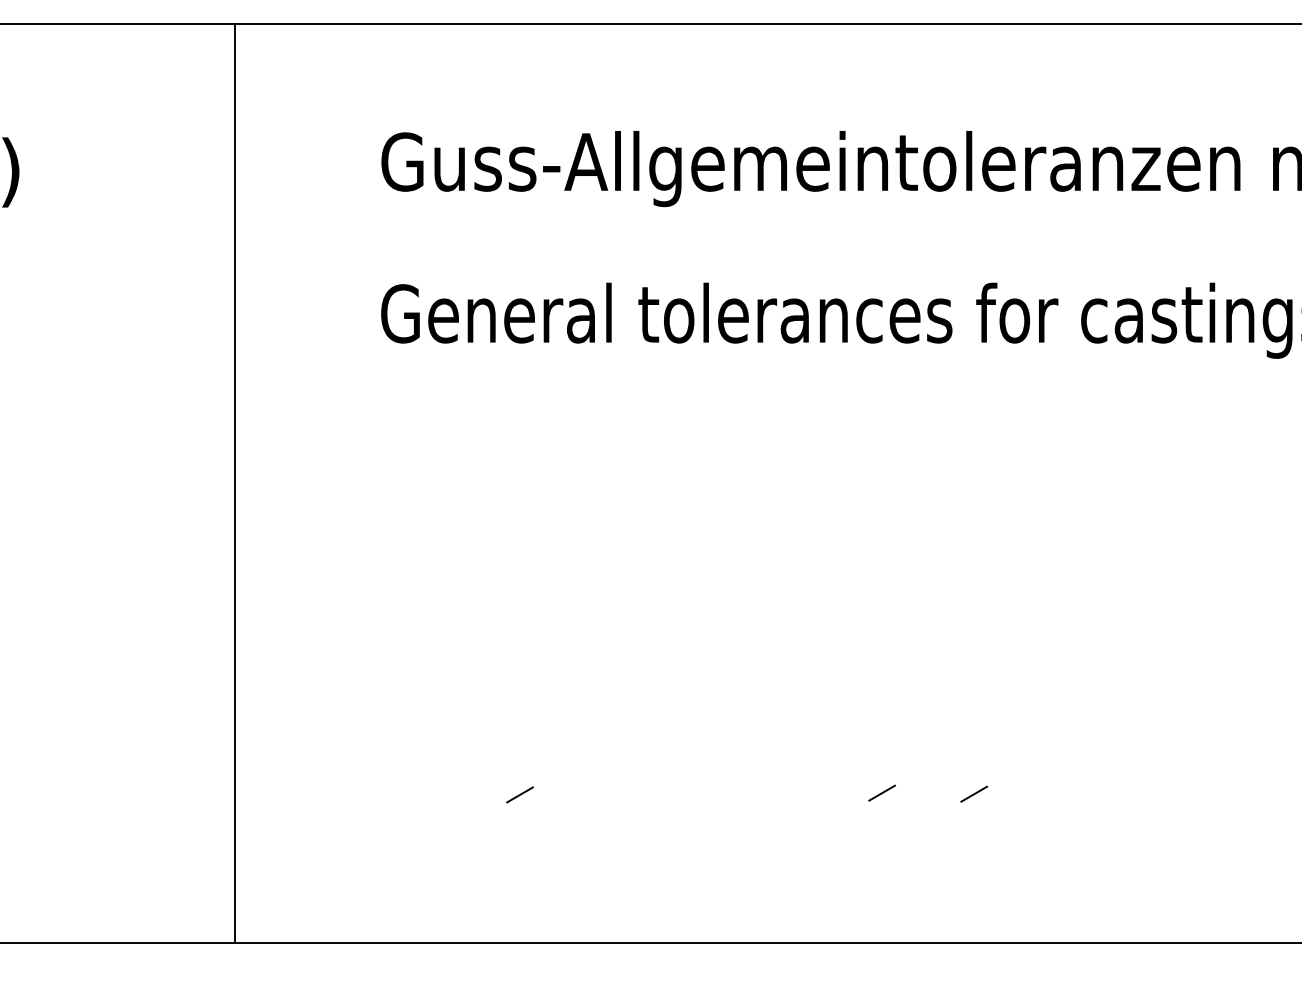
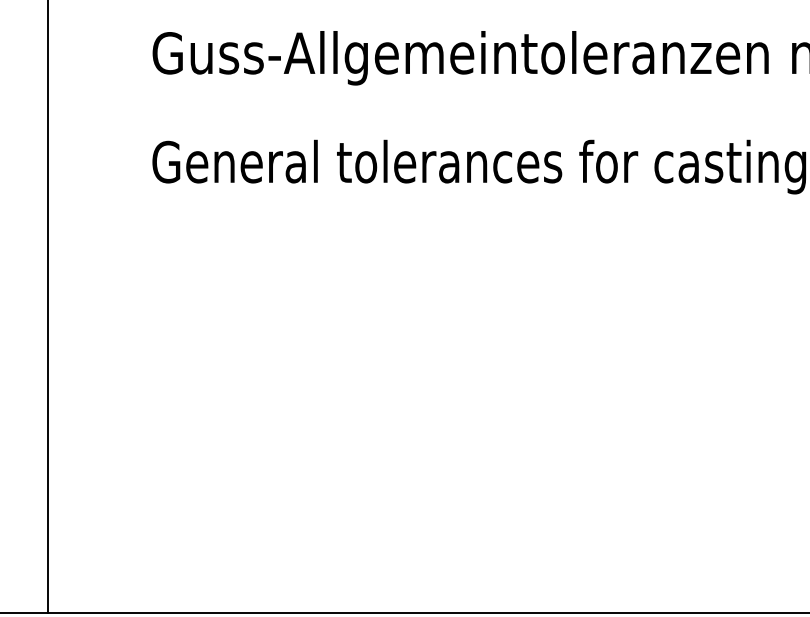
line: (881, 792) -> (511, 505), removed
line: (974, 793) -> (578, 506), removed
line: (519, 794) -> (251, 506), removed

